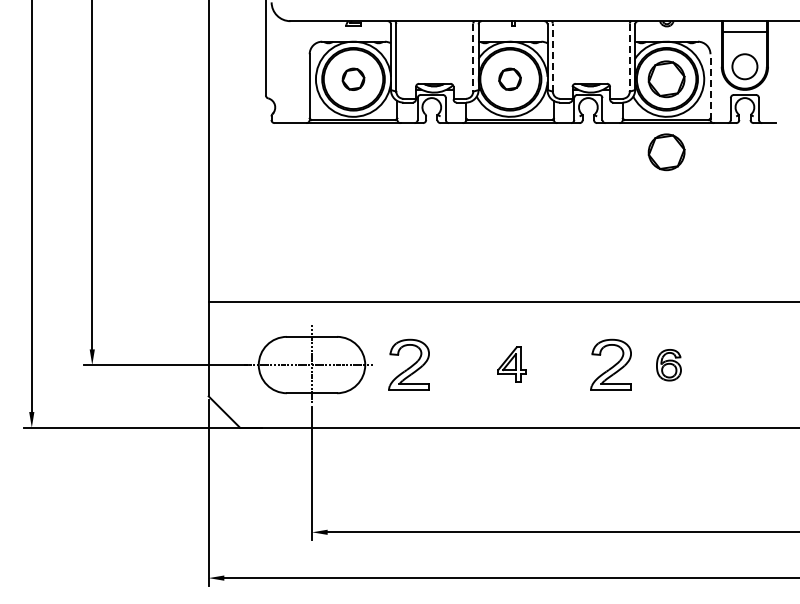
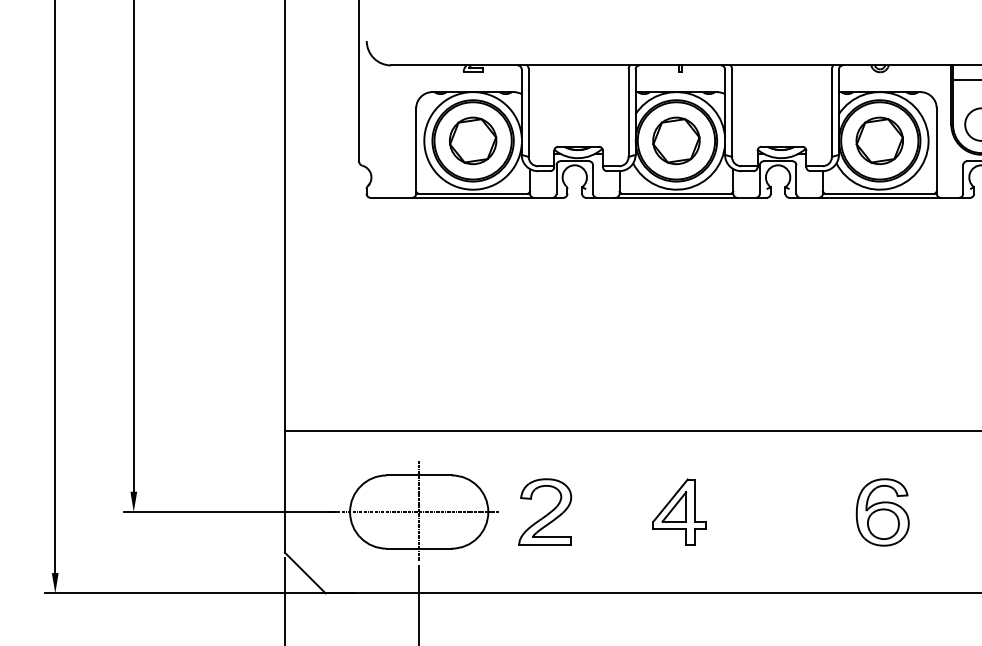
line: (473, 57) -> (628, 112), dashed -> solid
line: (552, 57) -> (731, 112), dashed -> solid
line: (629, 57) -> (831, 112), dashed -> solid
part: (353, 79) -> (473, 141), size x1.67
part: (509, 79) -> (675, 141), size x1.67
line: (710, 87) -> (936, 151), dashed -> solid
part: (666, 152) -> (879, 235), removed
part: (511, 364) -> (678, 511), size x1.43
part: (610, 364) -> (806, 511), removed
part: (668, 364) -> (882, 511), size x1.67

